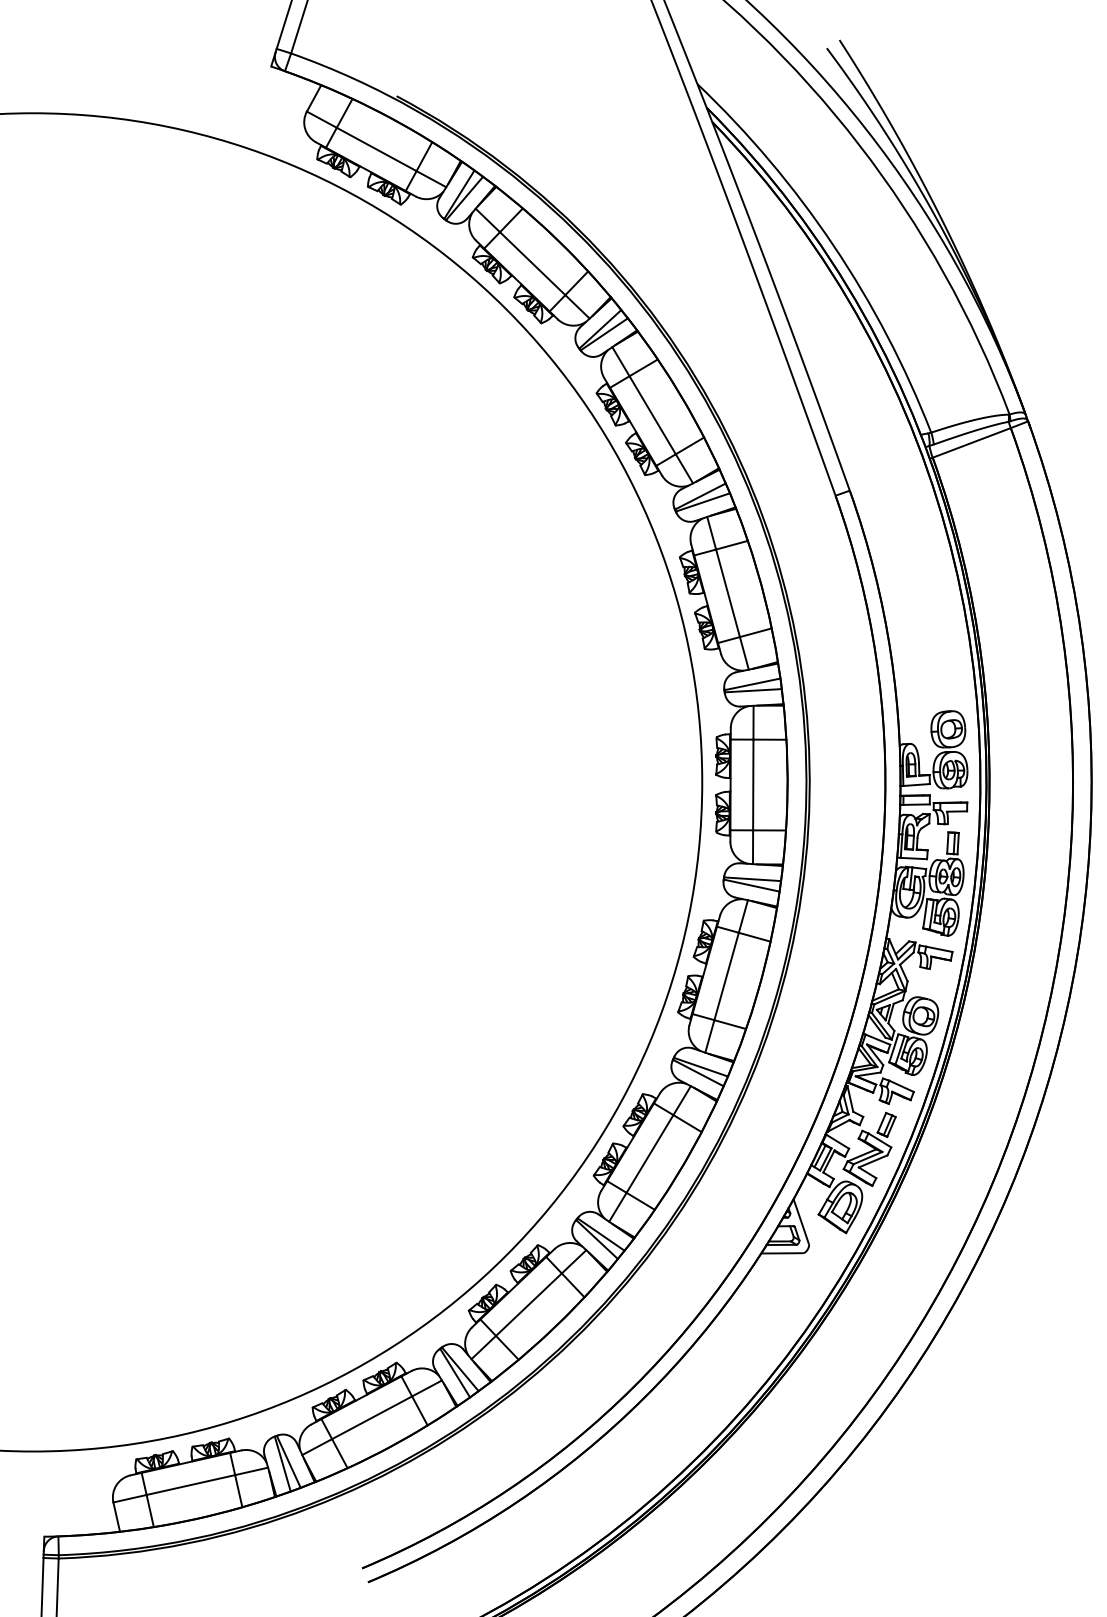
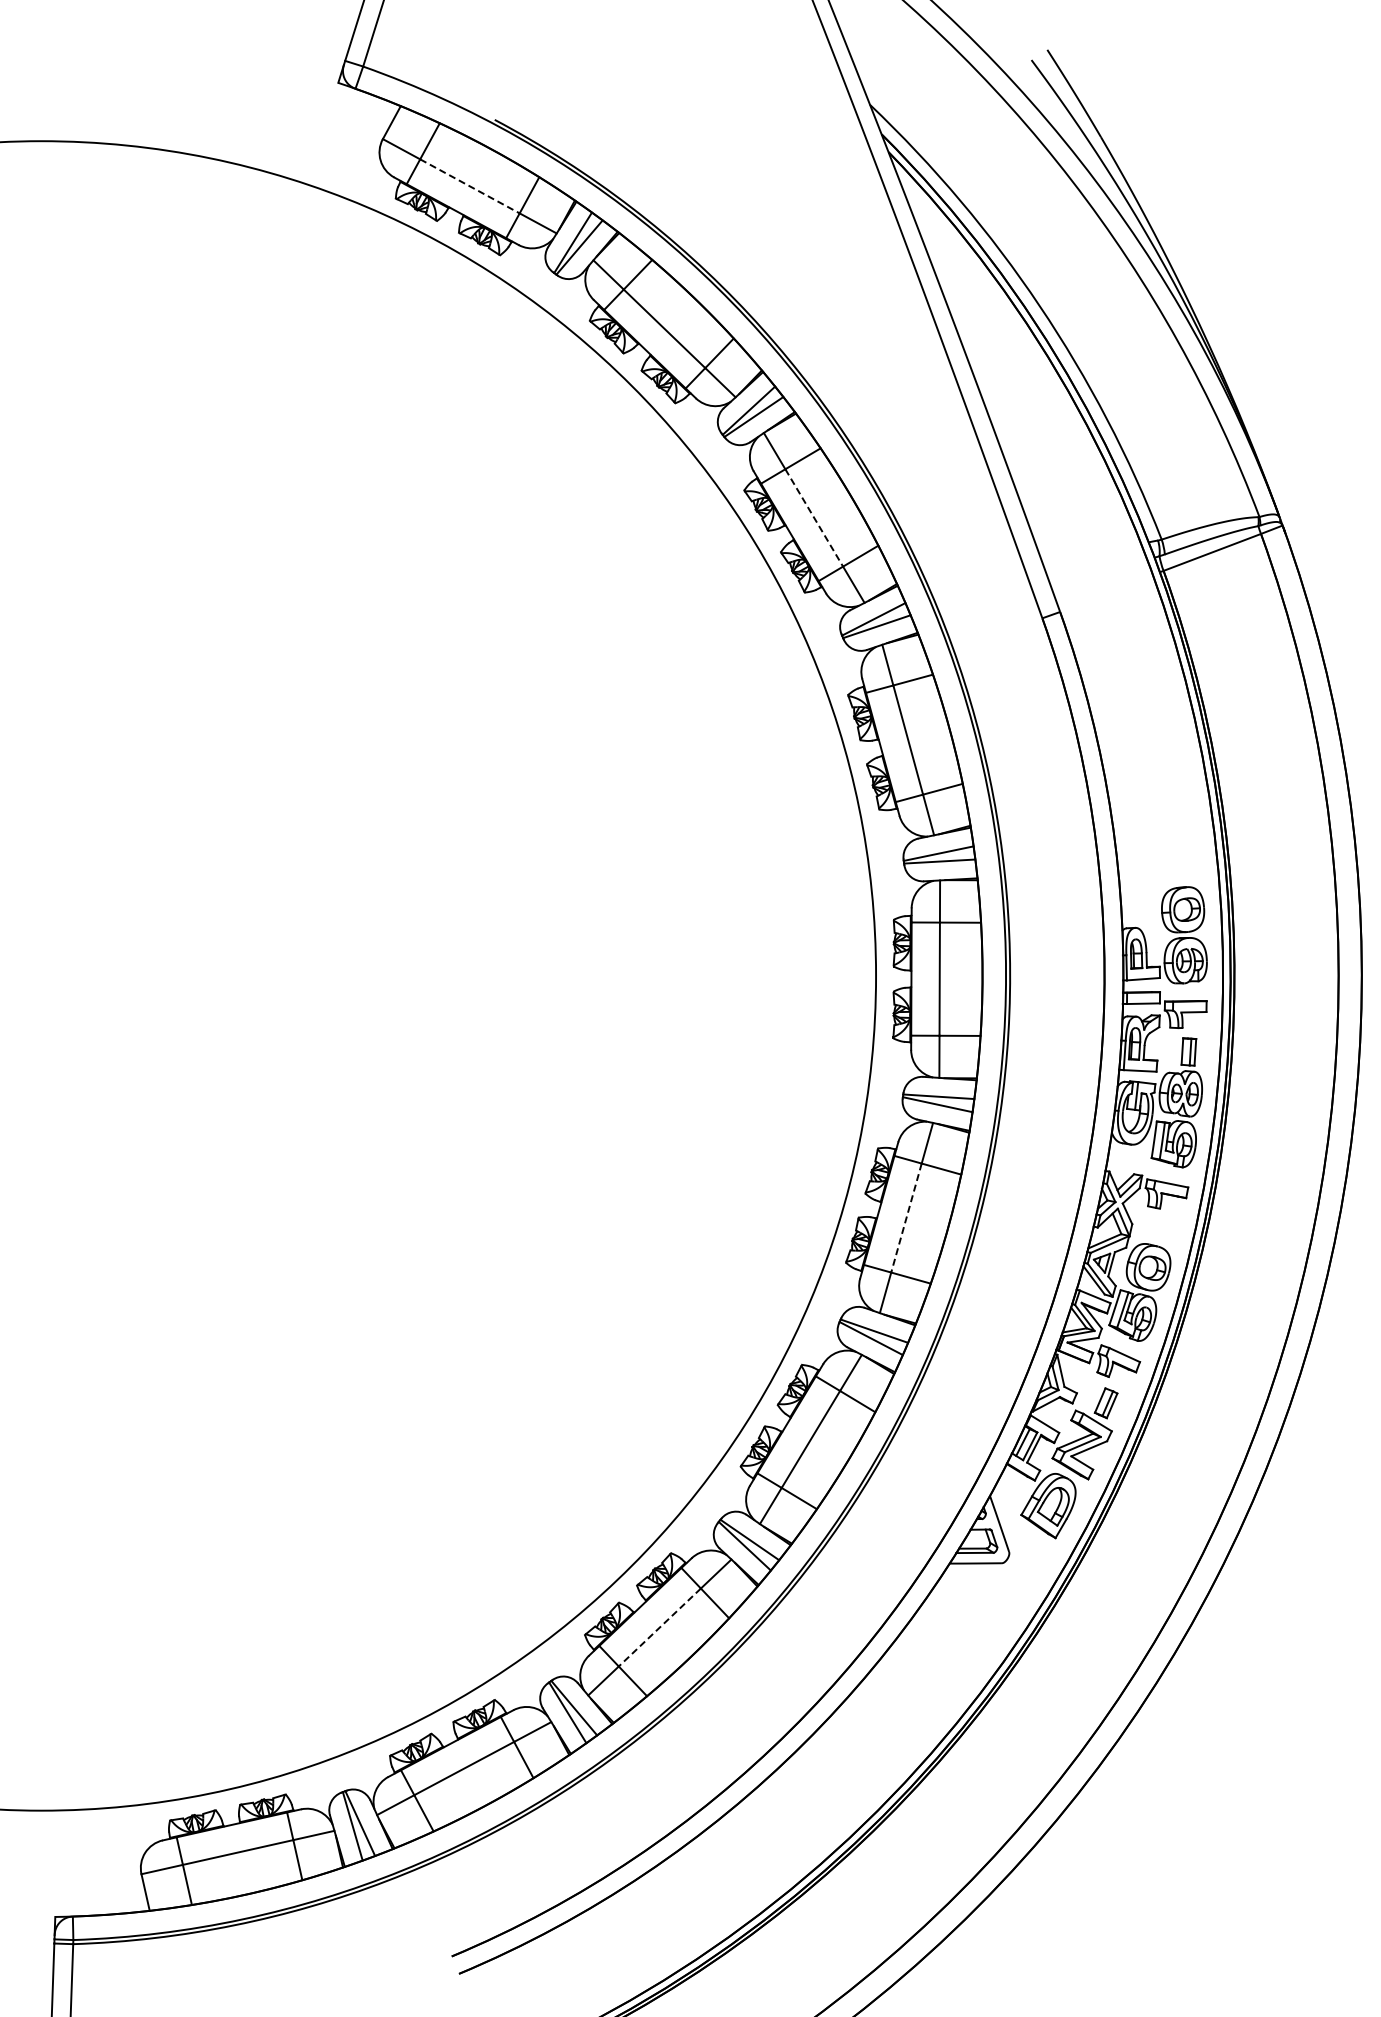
line: (376, 149) -> (469, 186), solid -> dashed
line: (652, 414) -> (814, 517), solid -> dashed
line: (726, 976) -> (906, 1218), solid -> dashed
line: (528, 1304) -> (659, 1627), solid -> dashed

